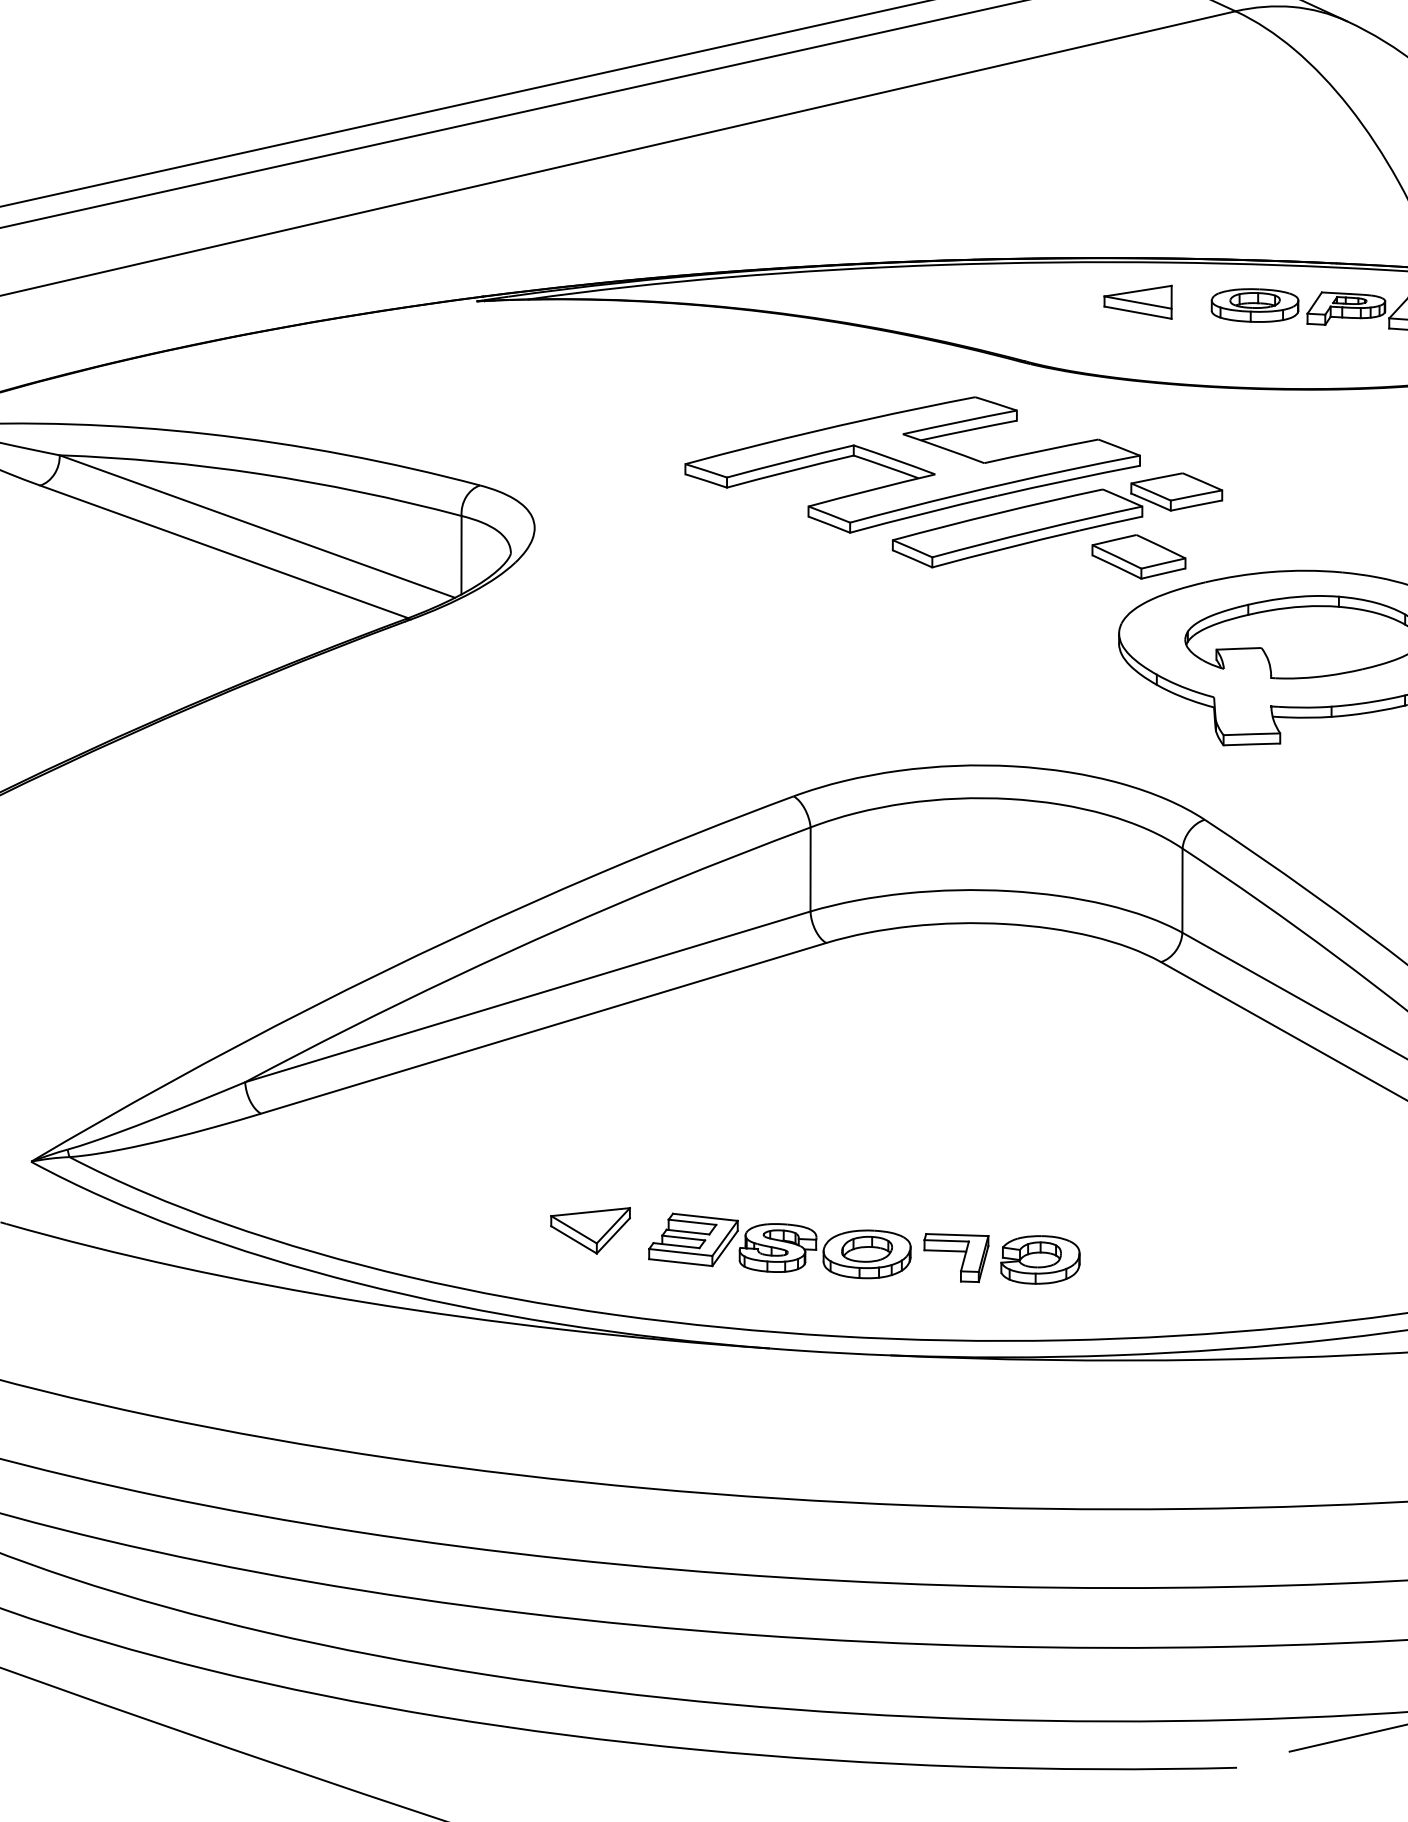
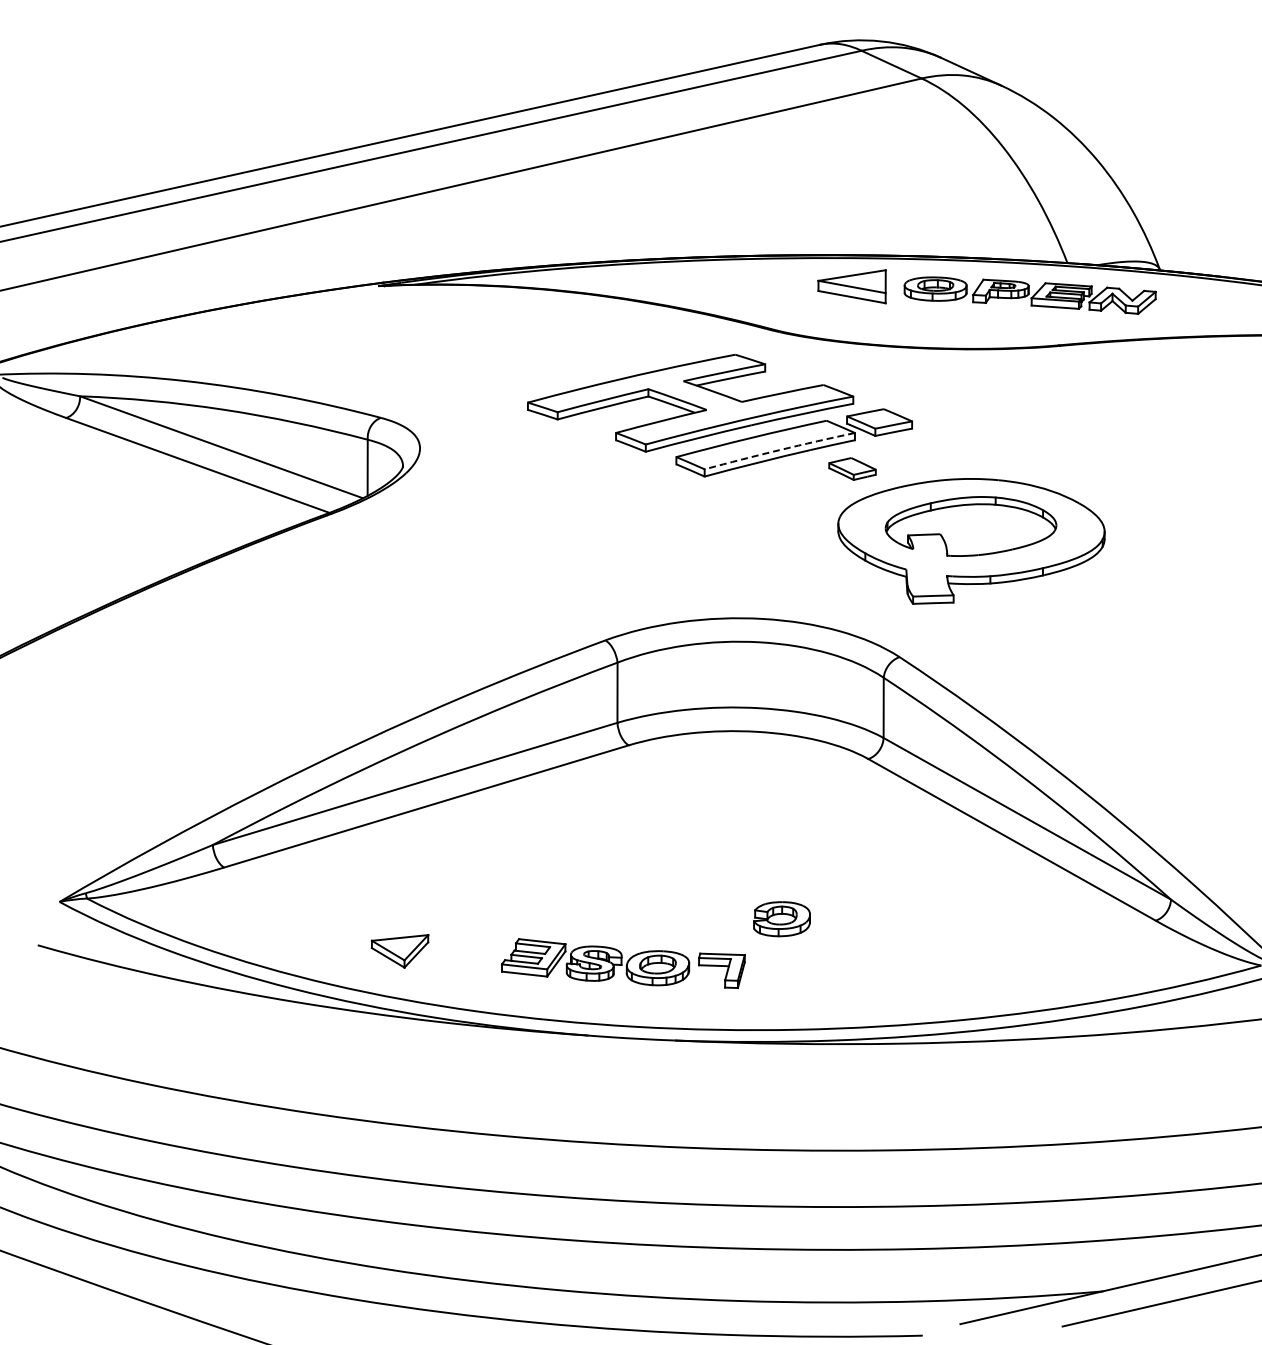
part: (1137, 301) -> (851, 286), size x1.4
arc: (1036, 531) -> (779, 450), solid -> dashed
part: (1138, 556) -> (852, 468), size x0.7
part: (589, 1231) -> (399, 951), moved
part: (1039, 1260) -> (781, 919), moved

